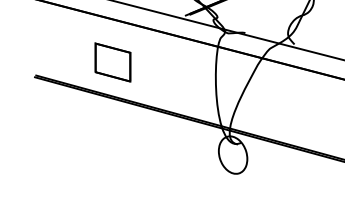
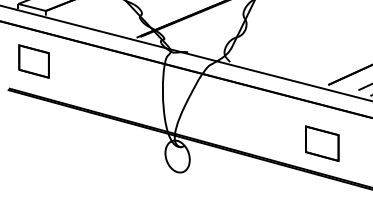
part: (112, 62) -> (33, 61), moved

